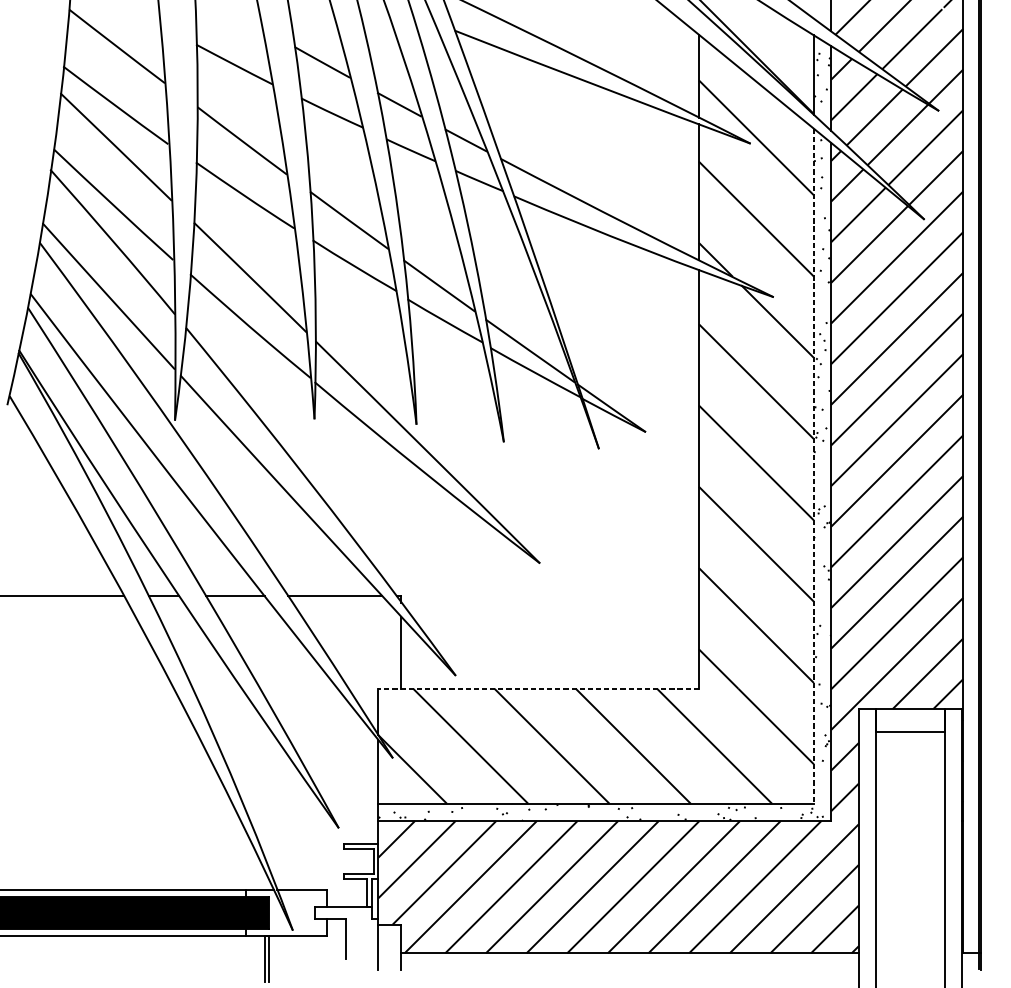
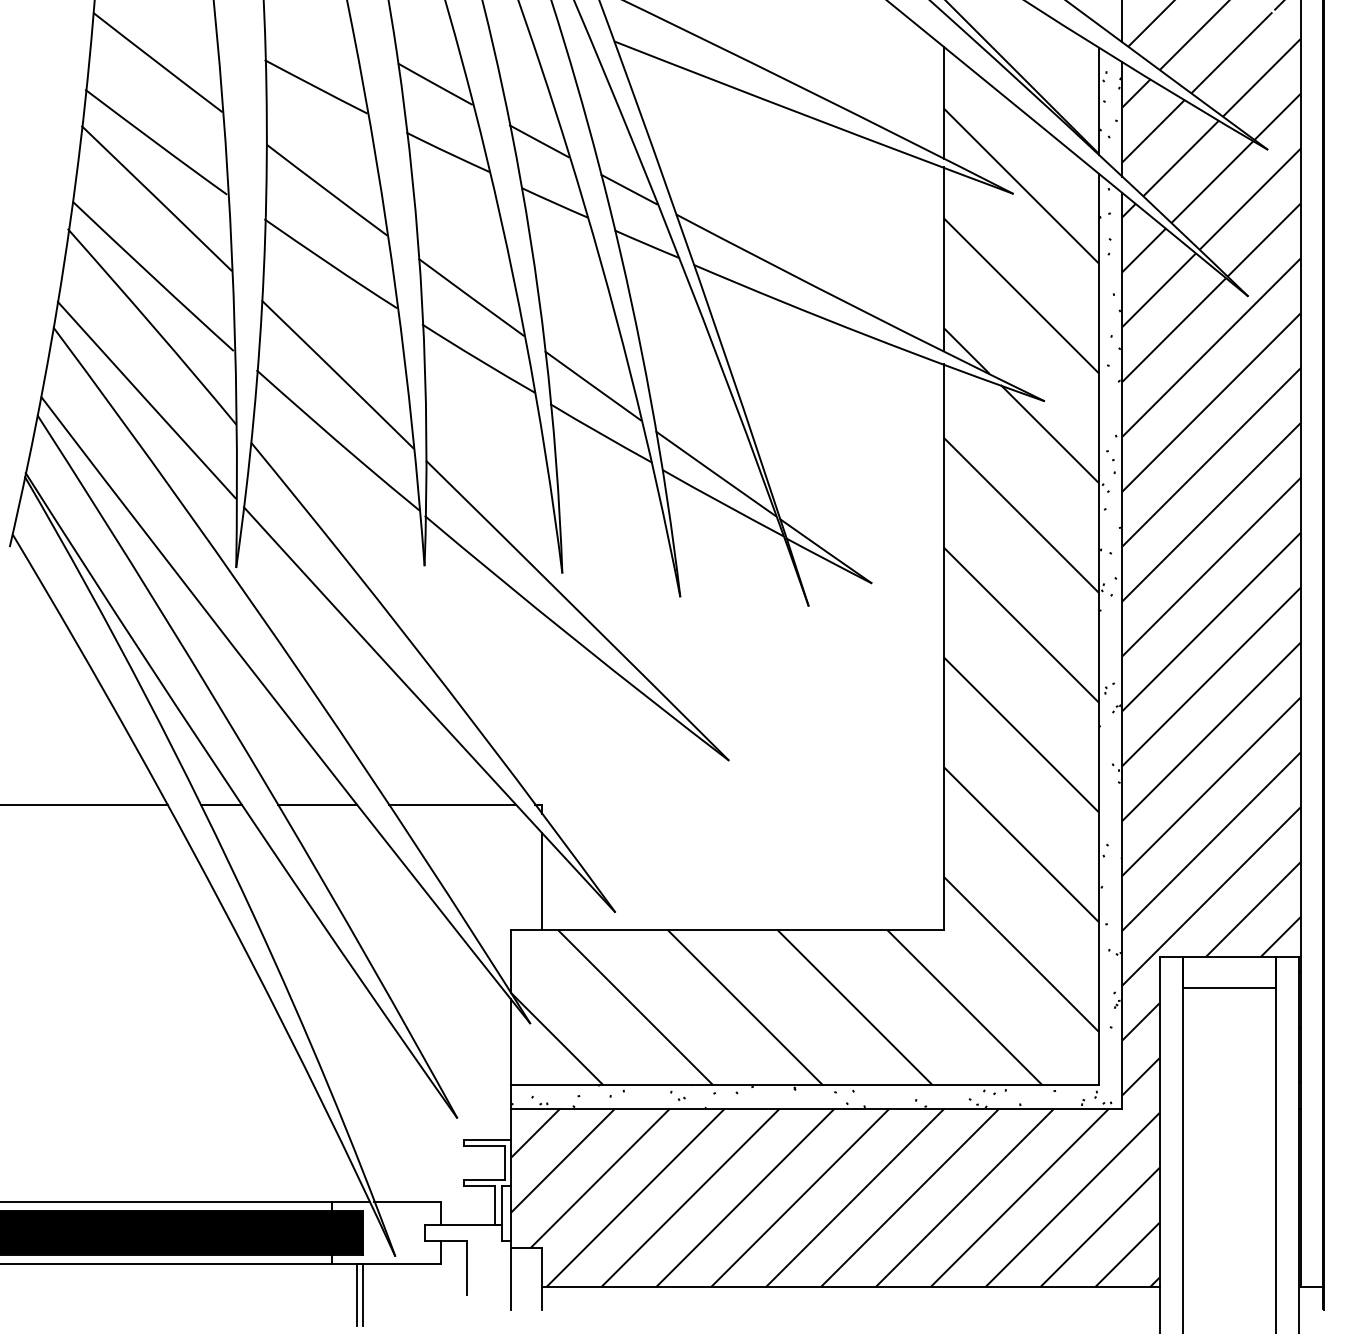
line: (813, 466) -> (1098, 629), dashed -> solid
line: (538, 689) -> (726, 930), dashed -> solid

